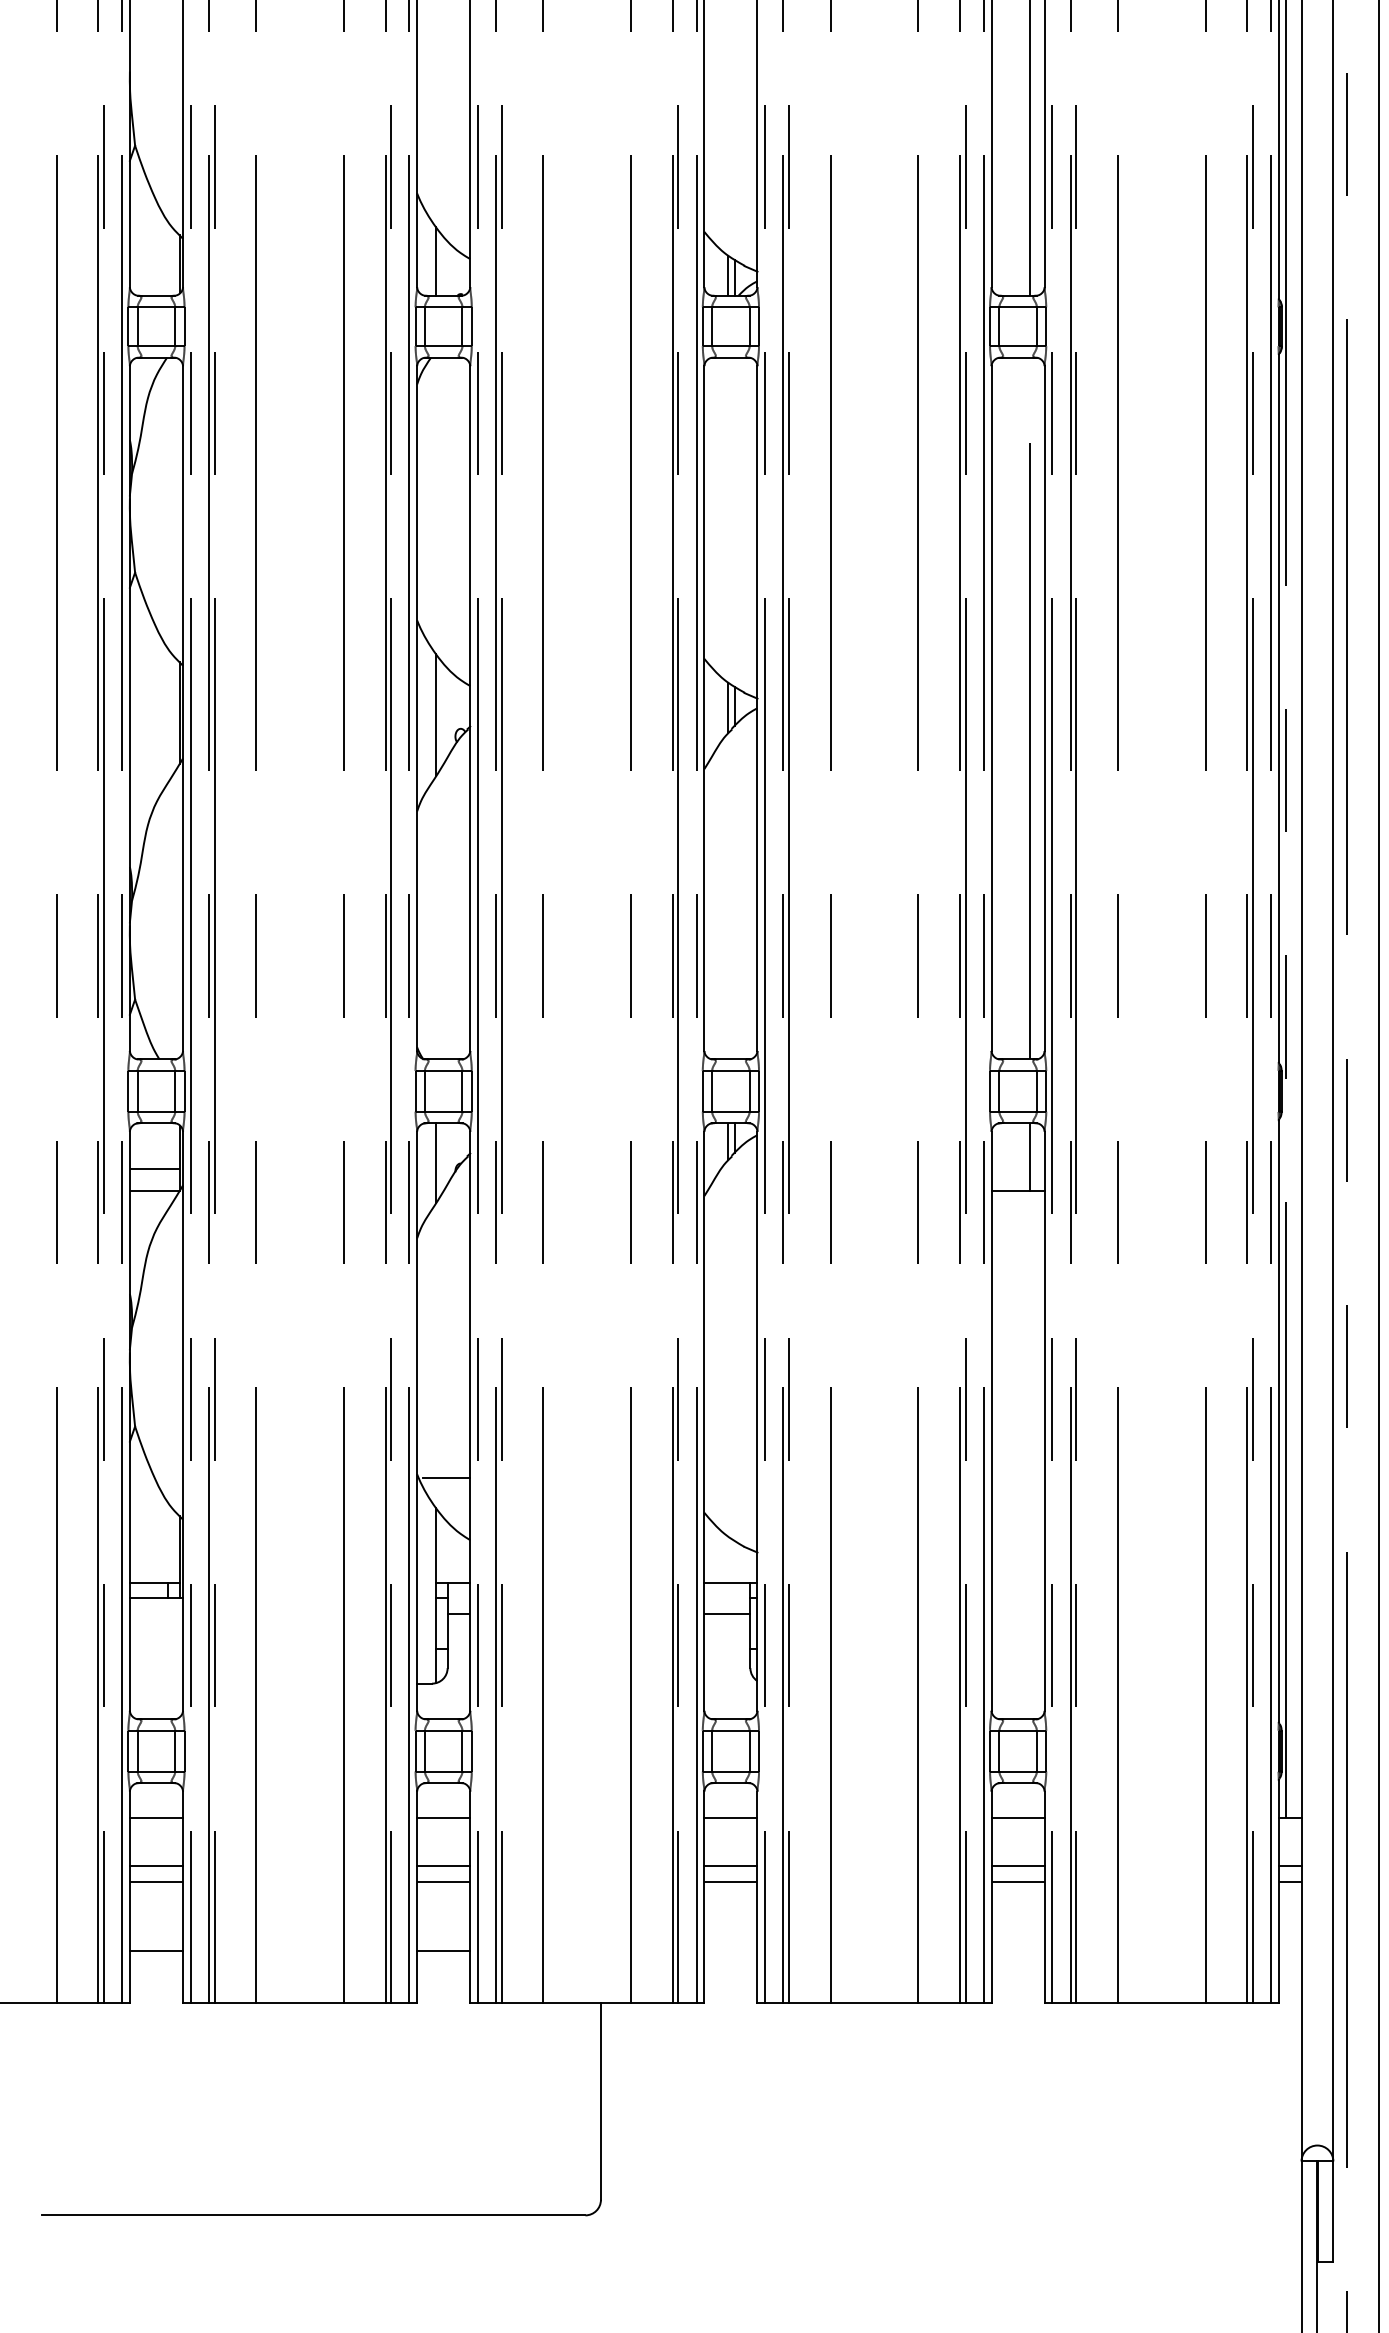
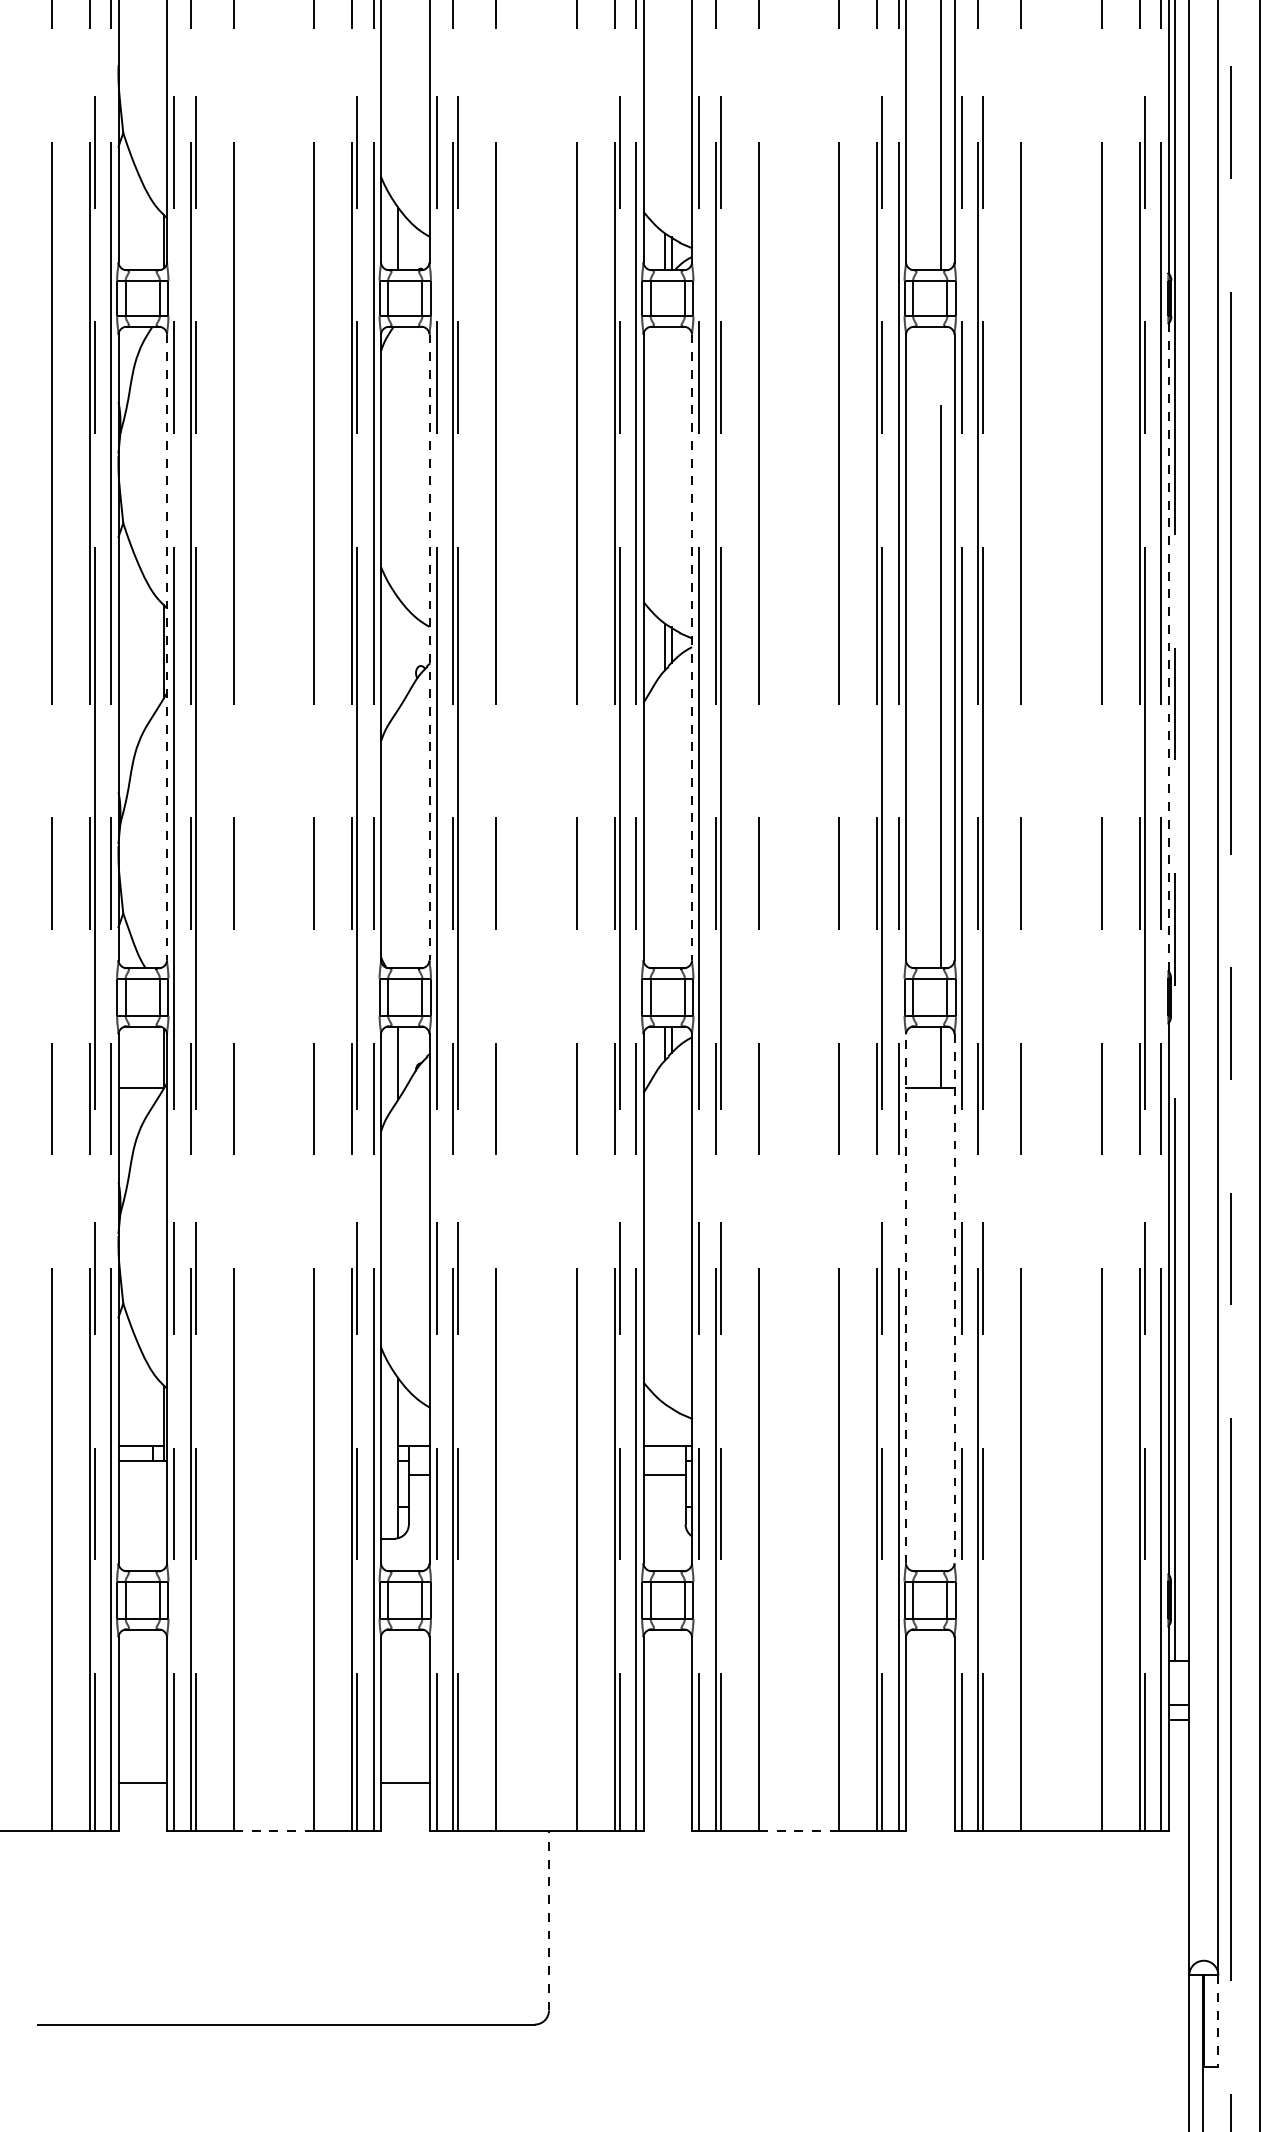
line: (1278, 707) -> (1168, 646), solid -> dashed
line: (183, 708) -> (167, 647), solid -> dashed
line: (470, 708) -> (429, 647), solid -> dashed
line: (757, 708) -> (692, 647), solid -> dashed
line: (436, 715) -> (398, 653), removed
line: (155, 1169) -> (141, 1068), removed
line: (992, 1420) -> (906, 1298), solid -> dashed
line: (1044, 1420) -> (954, 1298), solid -> dashed
line: (446, 1477) -> (407, 1350), removed
line: (156, 1818) -> (142, 1661), removed
line: (443, 1818) -> (405, 1661), removed
line: (730, 1818) -> (667, 1661), removed
line: (1018, 1818) -> (930, 1661), removed
line: (156, 1866) -> (142, 1705), removed
line: (443, 1866) -> (405, 1705), removed
line: (730, 1866) -> (667, 1705), removed
line: (1018, 1866) -> (930, 1705), removed
line: (156, 1881) -> (142, 1719), removed
line: (443, 1881) -> (405, 1719), removed
line: (730, 1881) -> (667, 1719), removed
line: (1018, 1881) -> (930, 1719), removed
line: (300, 2003) -> (274, 1830), solid -> dashed
line: (875, 2003) -> (799, 1830), solid -> dashed
line: (601, 2101) -> (549, 1920), solid -> dashed
line: (1333, 2212) -> (1218, 2021), solid -> dashed

